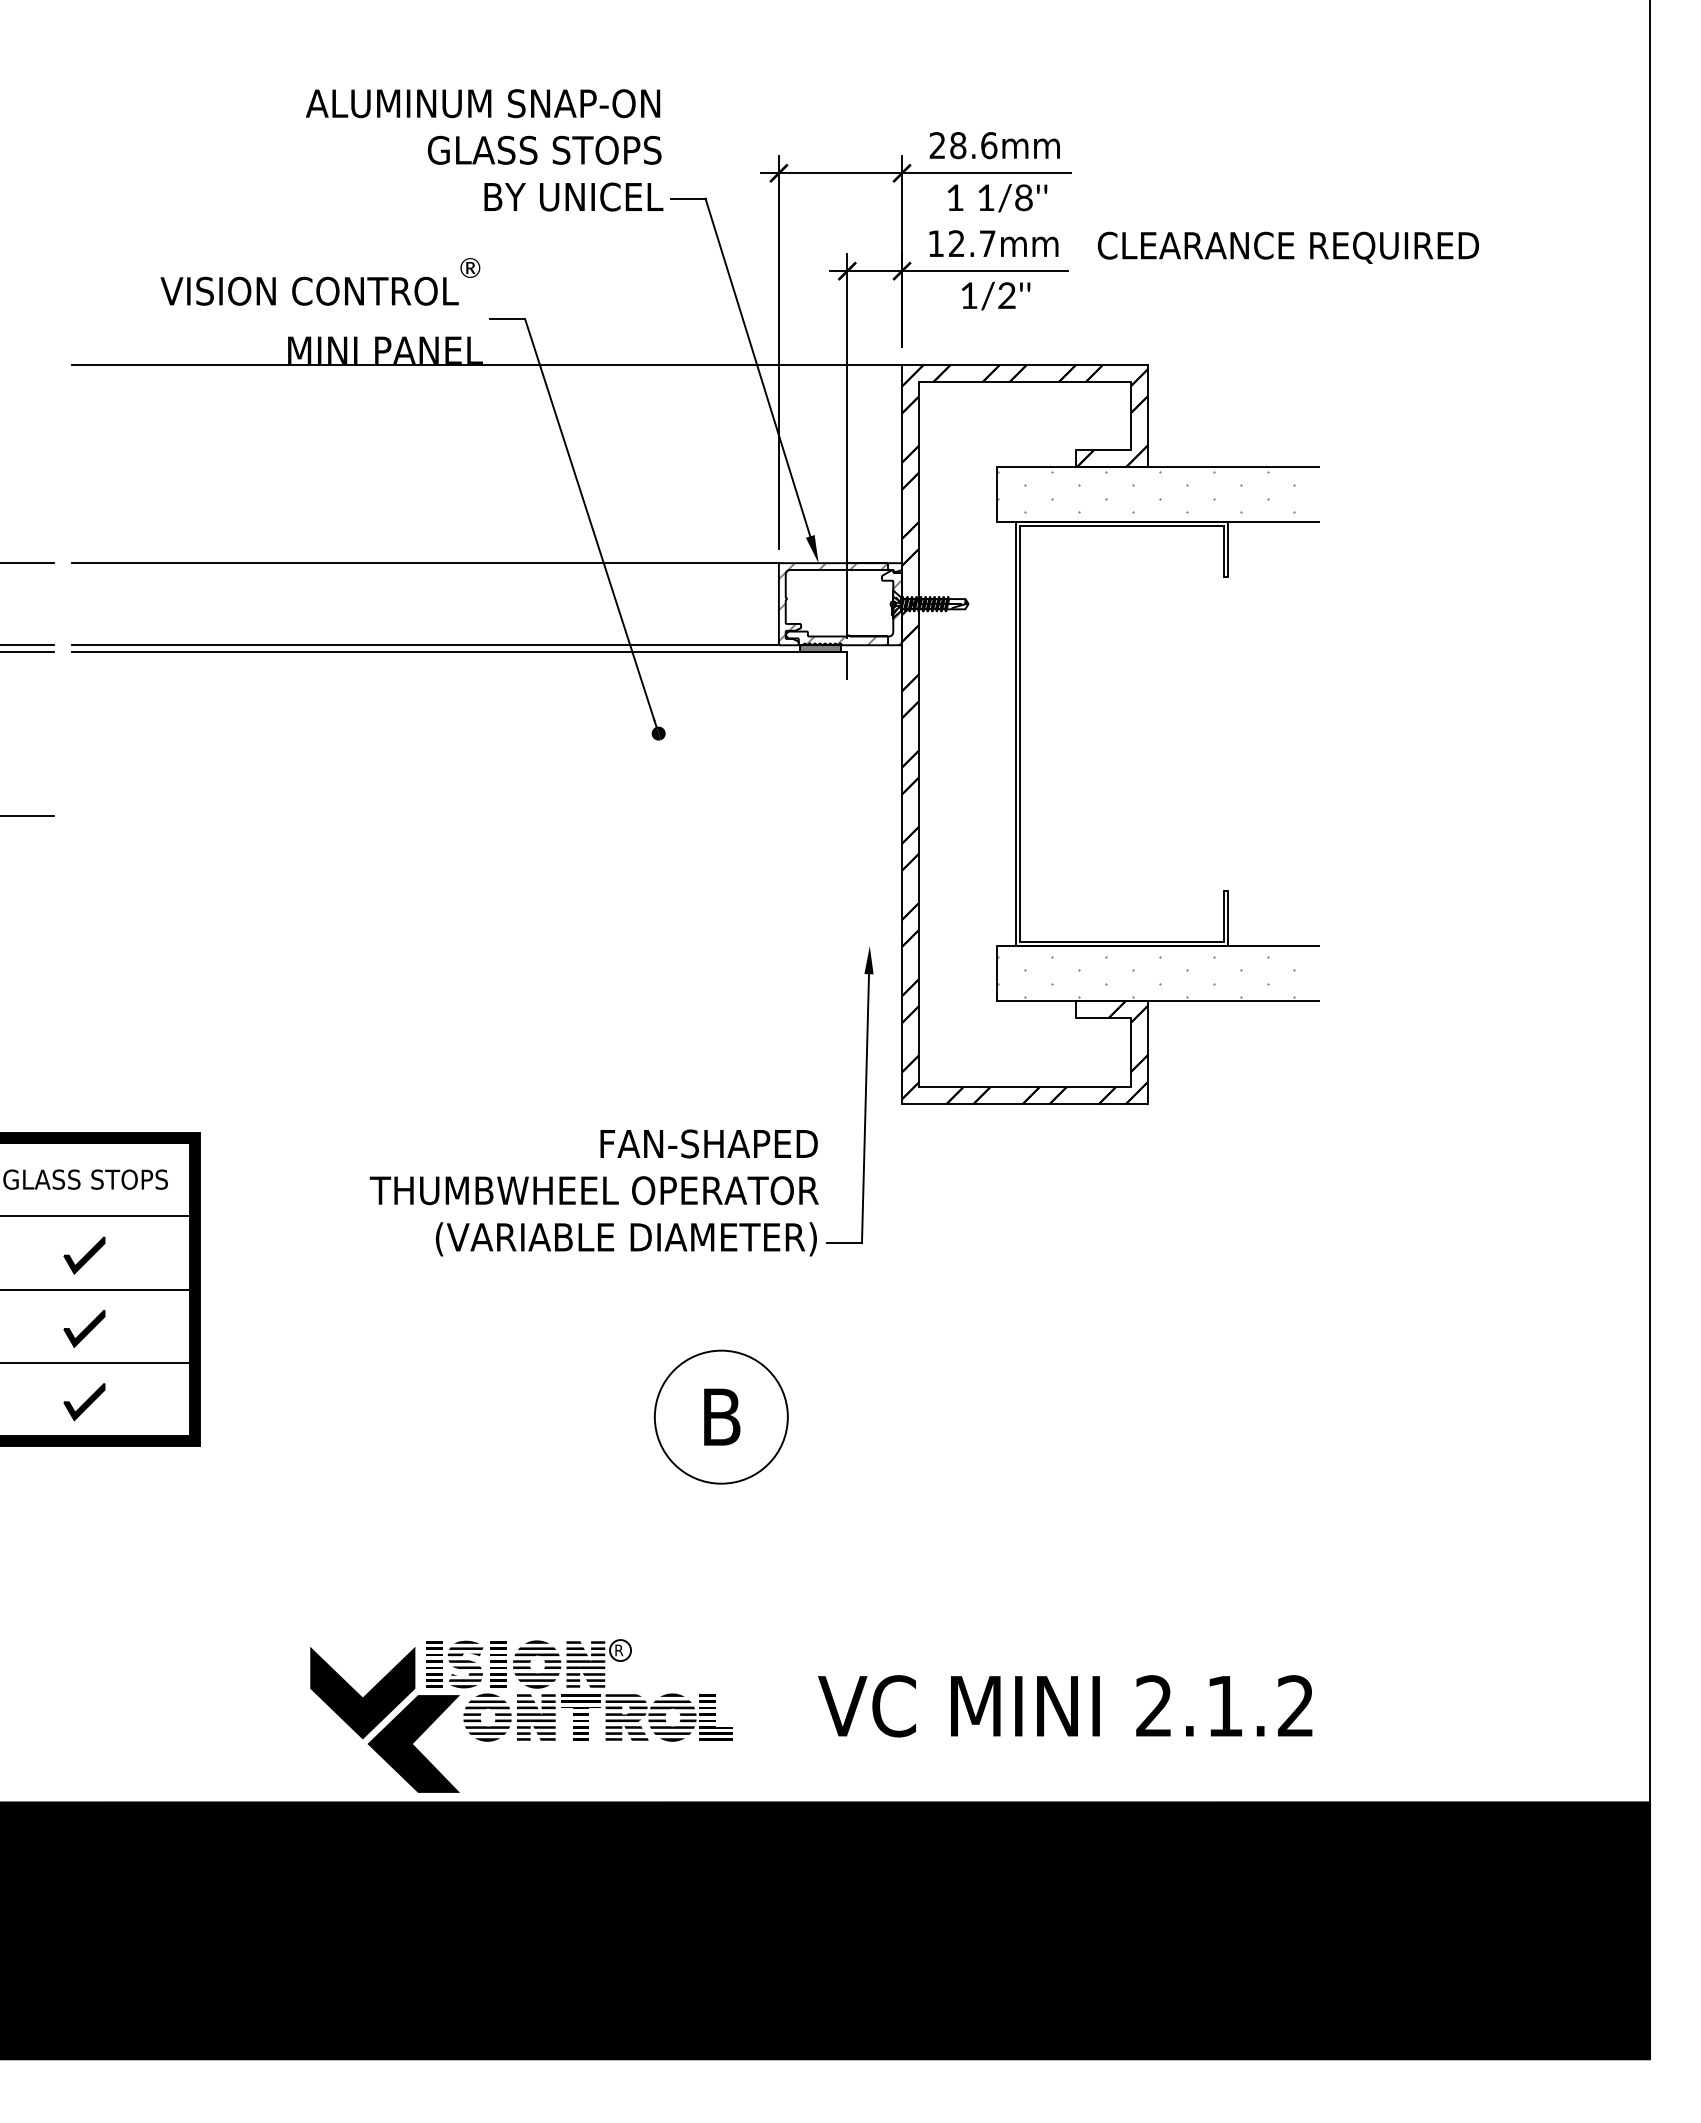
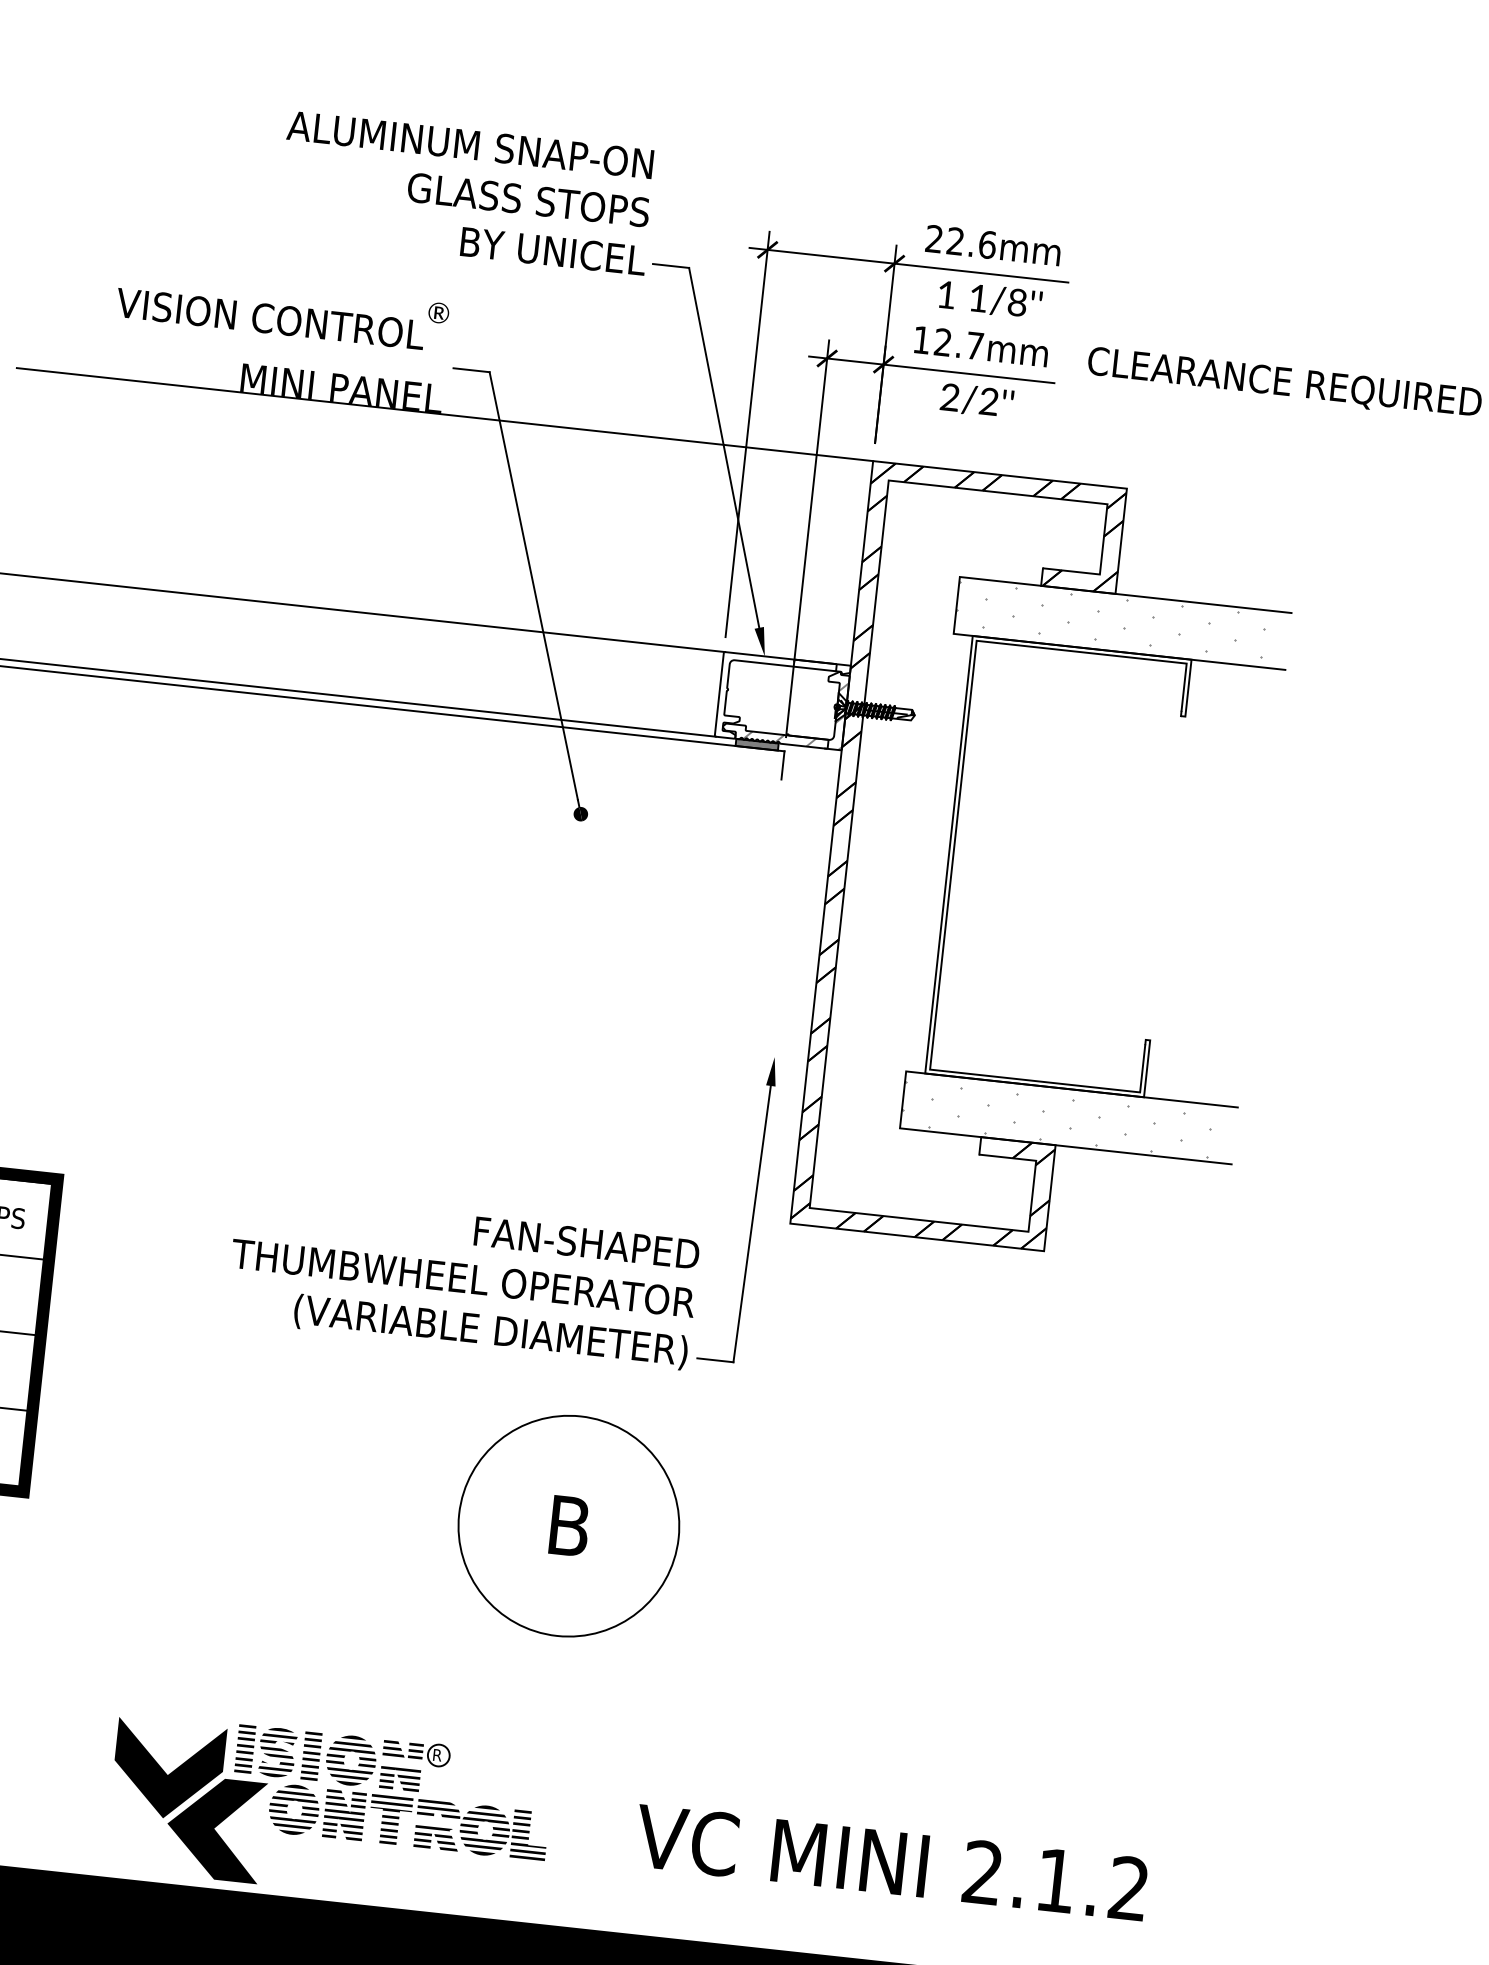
text: (958, 145) -> (955, 241), 28.6mm -> 22.6mm
text: (968, 295) -> (949, 397), 1/2''\f] -> 2/2''\f]
hatch: (832, 602) -> (774, 698), removed
circle: (720, 1416) -> (568, 1525), size x1.6
fill: (585, 1661) -> (401, 1762), removed
fill: (625, 1714) -> (436, 1822), removed

